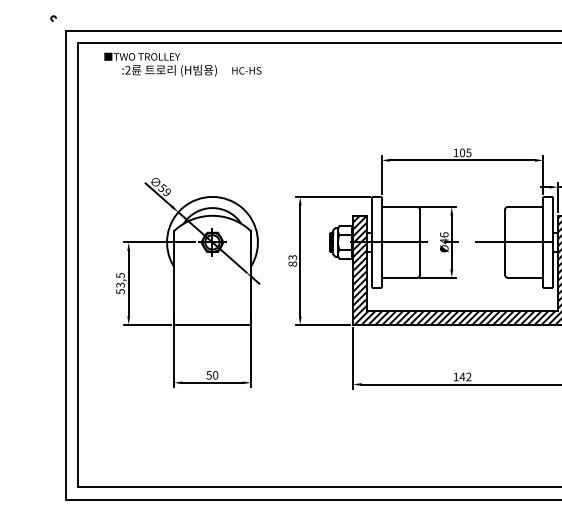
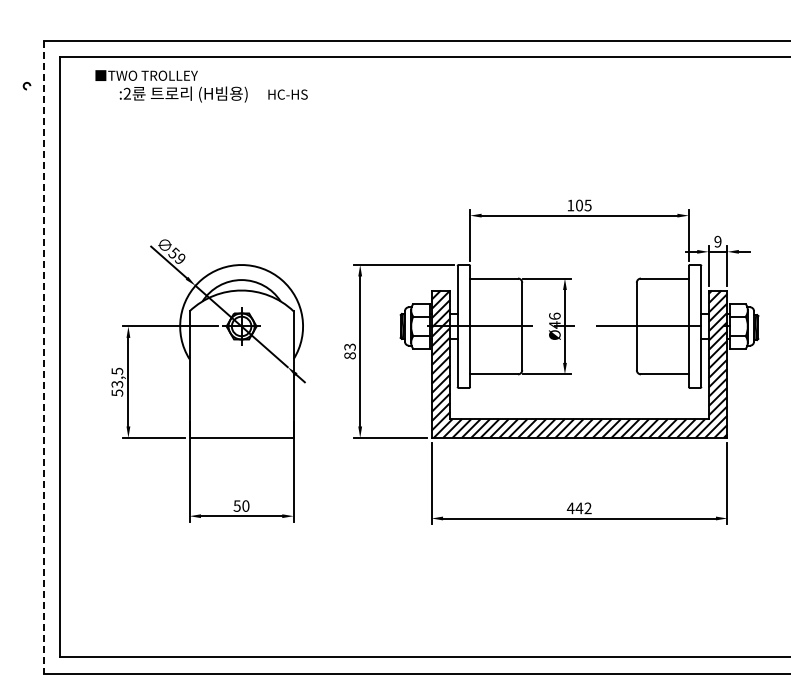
arc: (52, 19) -> (25, 87), moved
line: (65, 265) -> (43, 357), solid -> dashed
text: (455, 377) -> (570, 508), 142 -> 442

